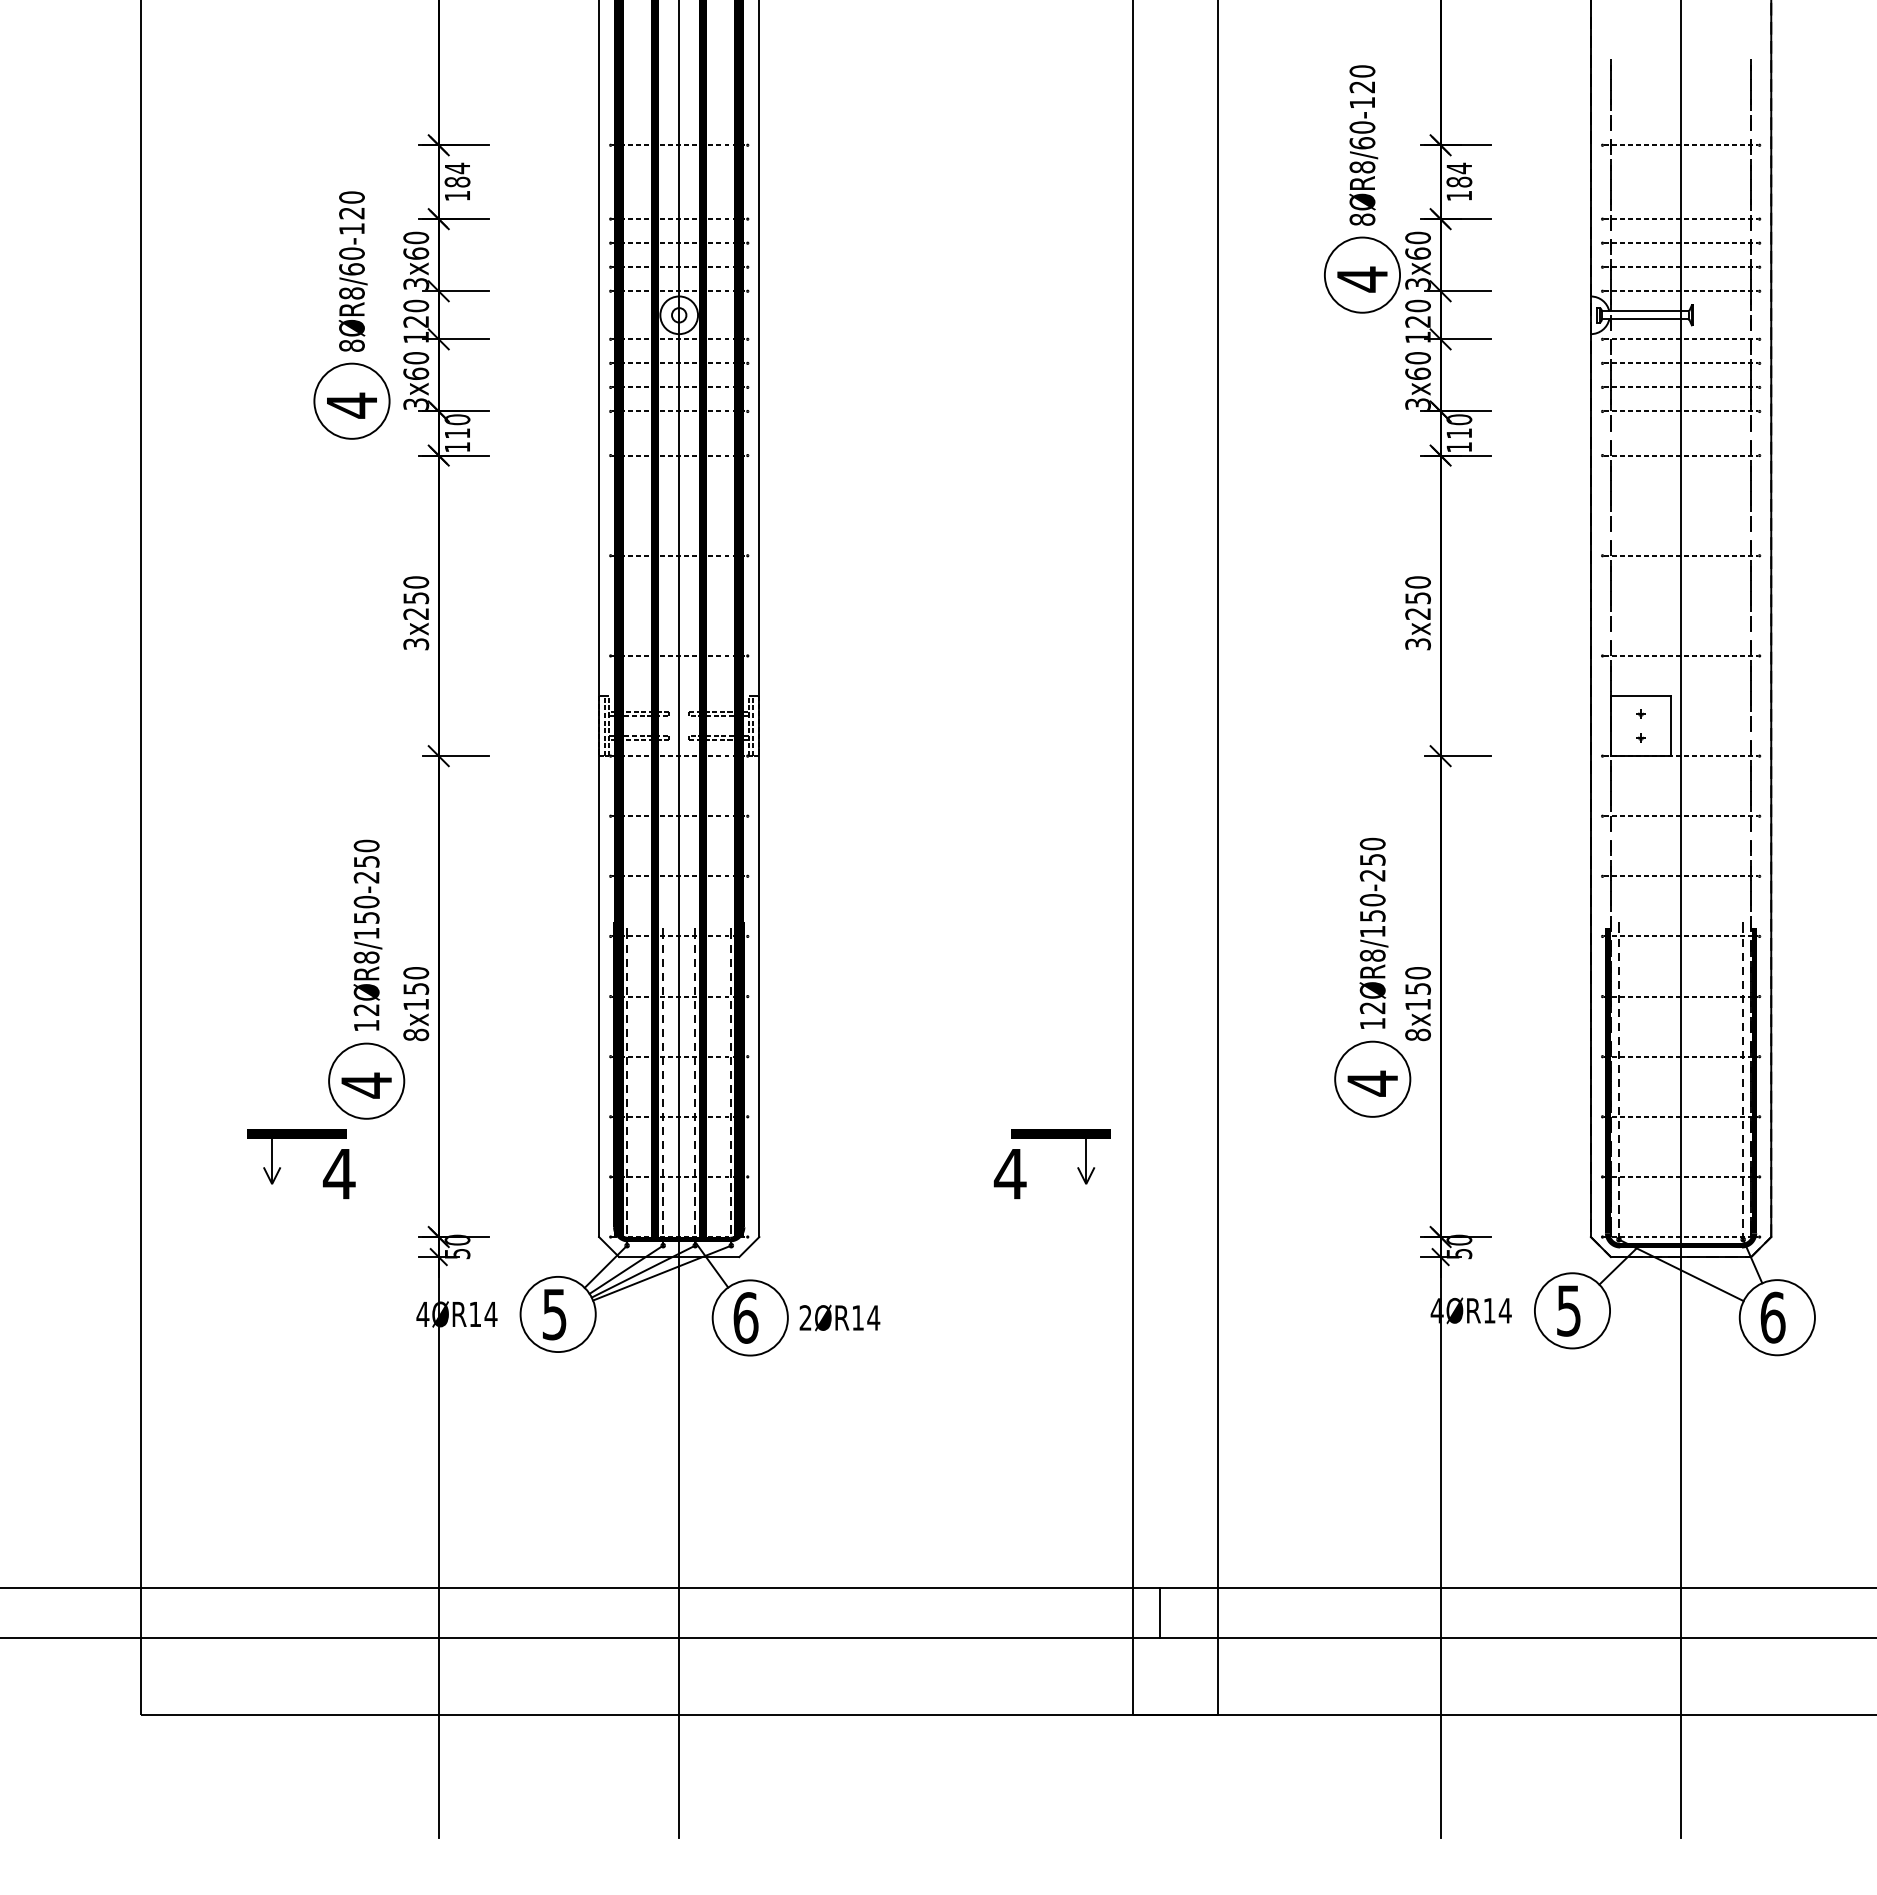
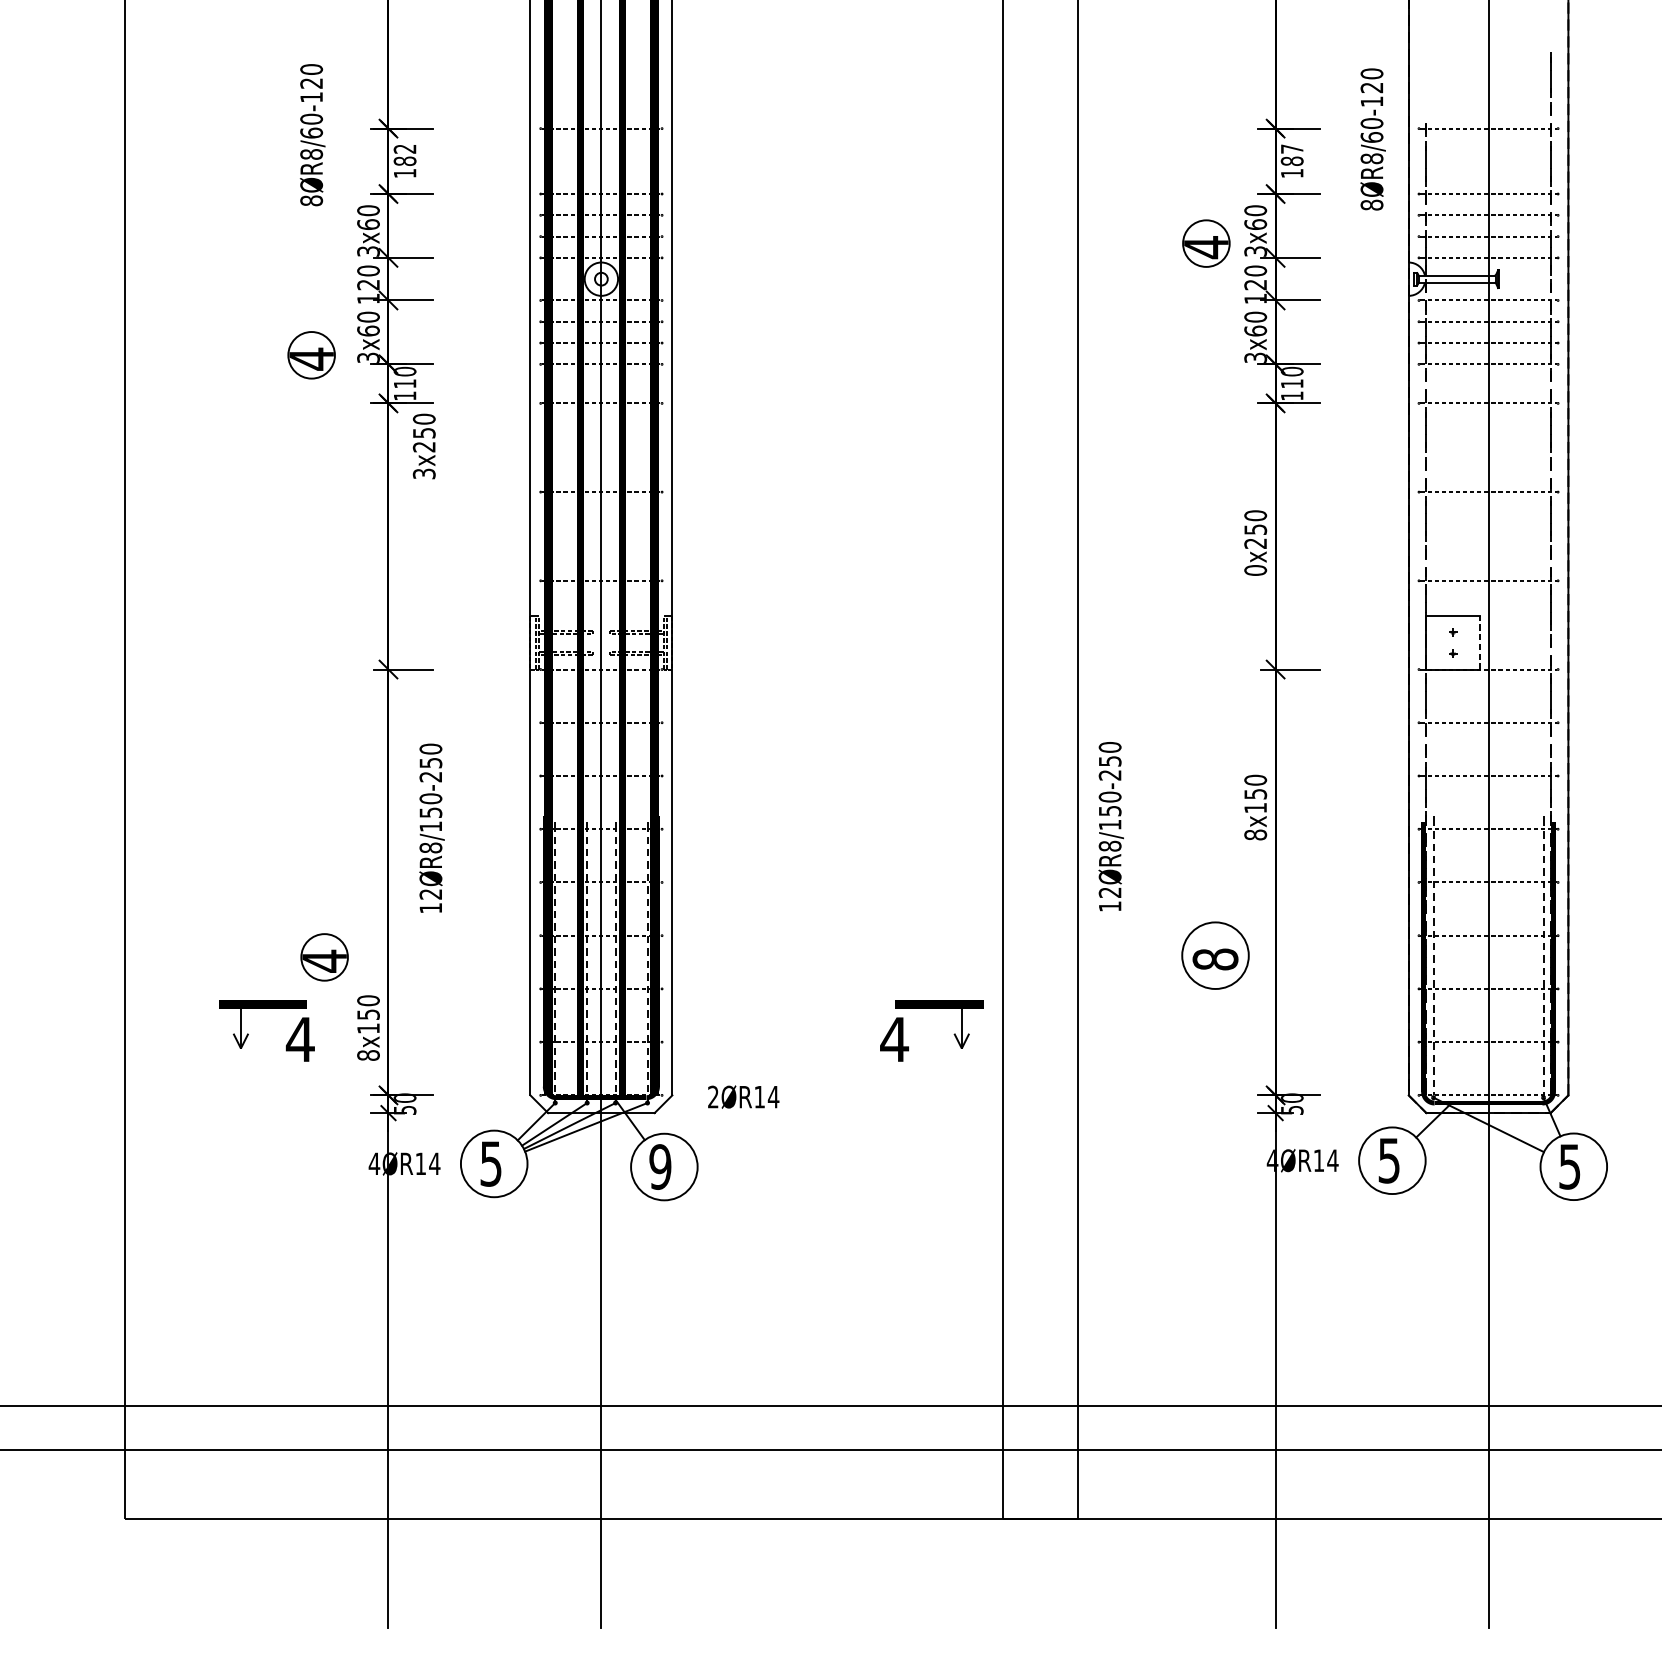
line: (1610, 94) -> (1426, 83), removed
text: (1363, 145) -> (1372, 139), moved
text: (456, 168) -> (404, 149), 184 -> 182
text: (1458, 168) -> (1291, 149), 184 -> 187
text: (352, 271) -> (312, 135), moved
circle: (1362, 274) -> (1206, 243), size x0.7
circle: (351, 400) -> (311, 354), size x0.7
text: (416, 613) -> (424, 446), moved
text: (1417, 644) -> (1255, 570), 3x250 -> 0x250
line: (1671, 725) -> (1480, 642), solid -> dashed
text: (1373, 932) -> (1110, 825), moved
text: (367, 934) -> (431, 827), moved
text: (416, 1004) -> (368, 1028), moved
text: (1417, 1004) -> (1255, 808), moved
circle: (366, 1080) -> (324, 956), size x0.7
text: (1372, 1083) -> (1215, 959), 4 -> 8
text: (745, 1317) -> (660, 1166), 6 -> 9
text: (839, 1317) -> (743, 1096), moved
text: (1772, 1317) -> (1569, 1166), 6 -> 5
line: (1160, 1612) -> (1027, 1427), removed

